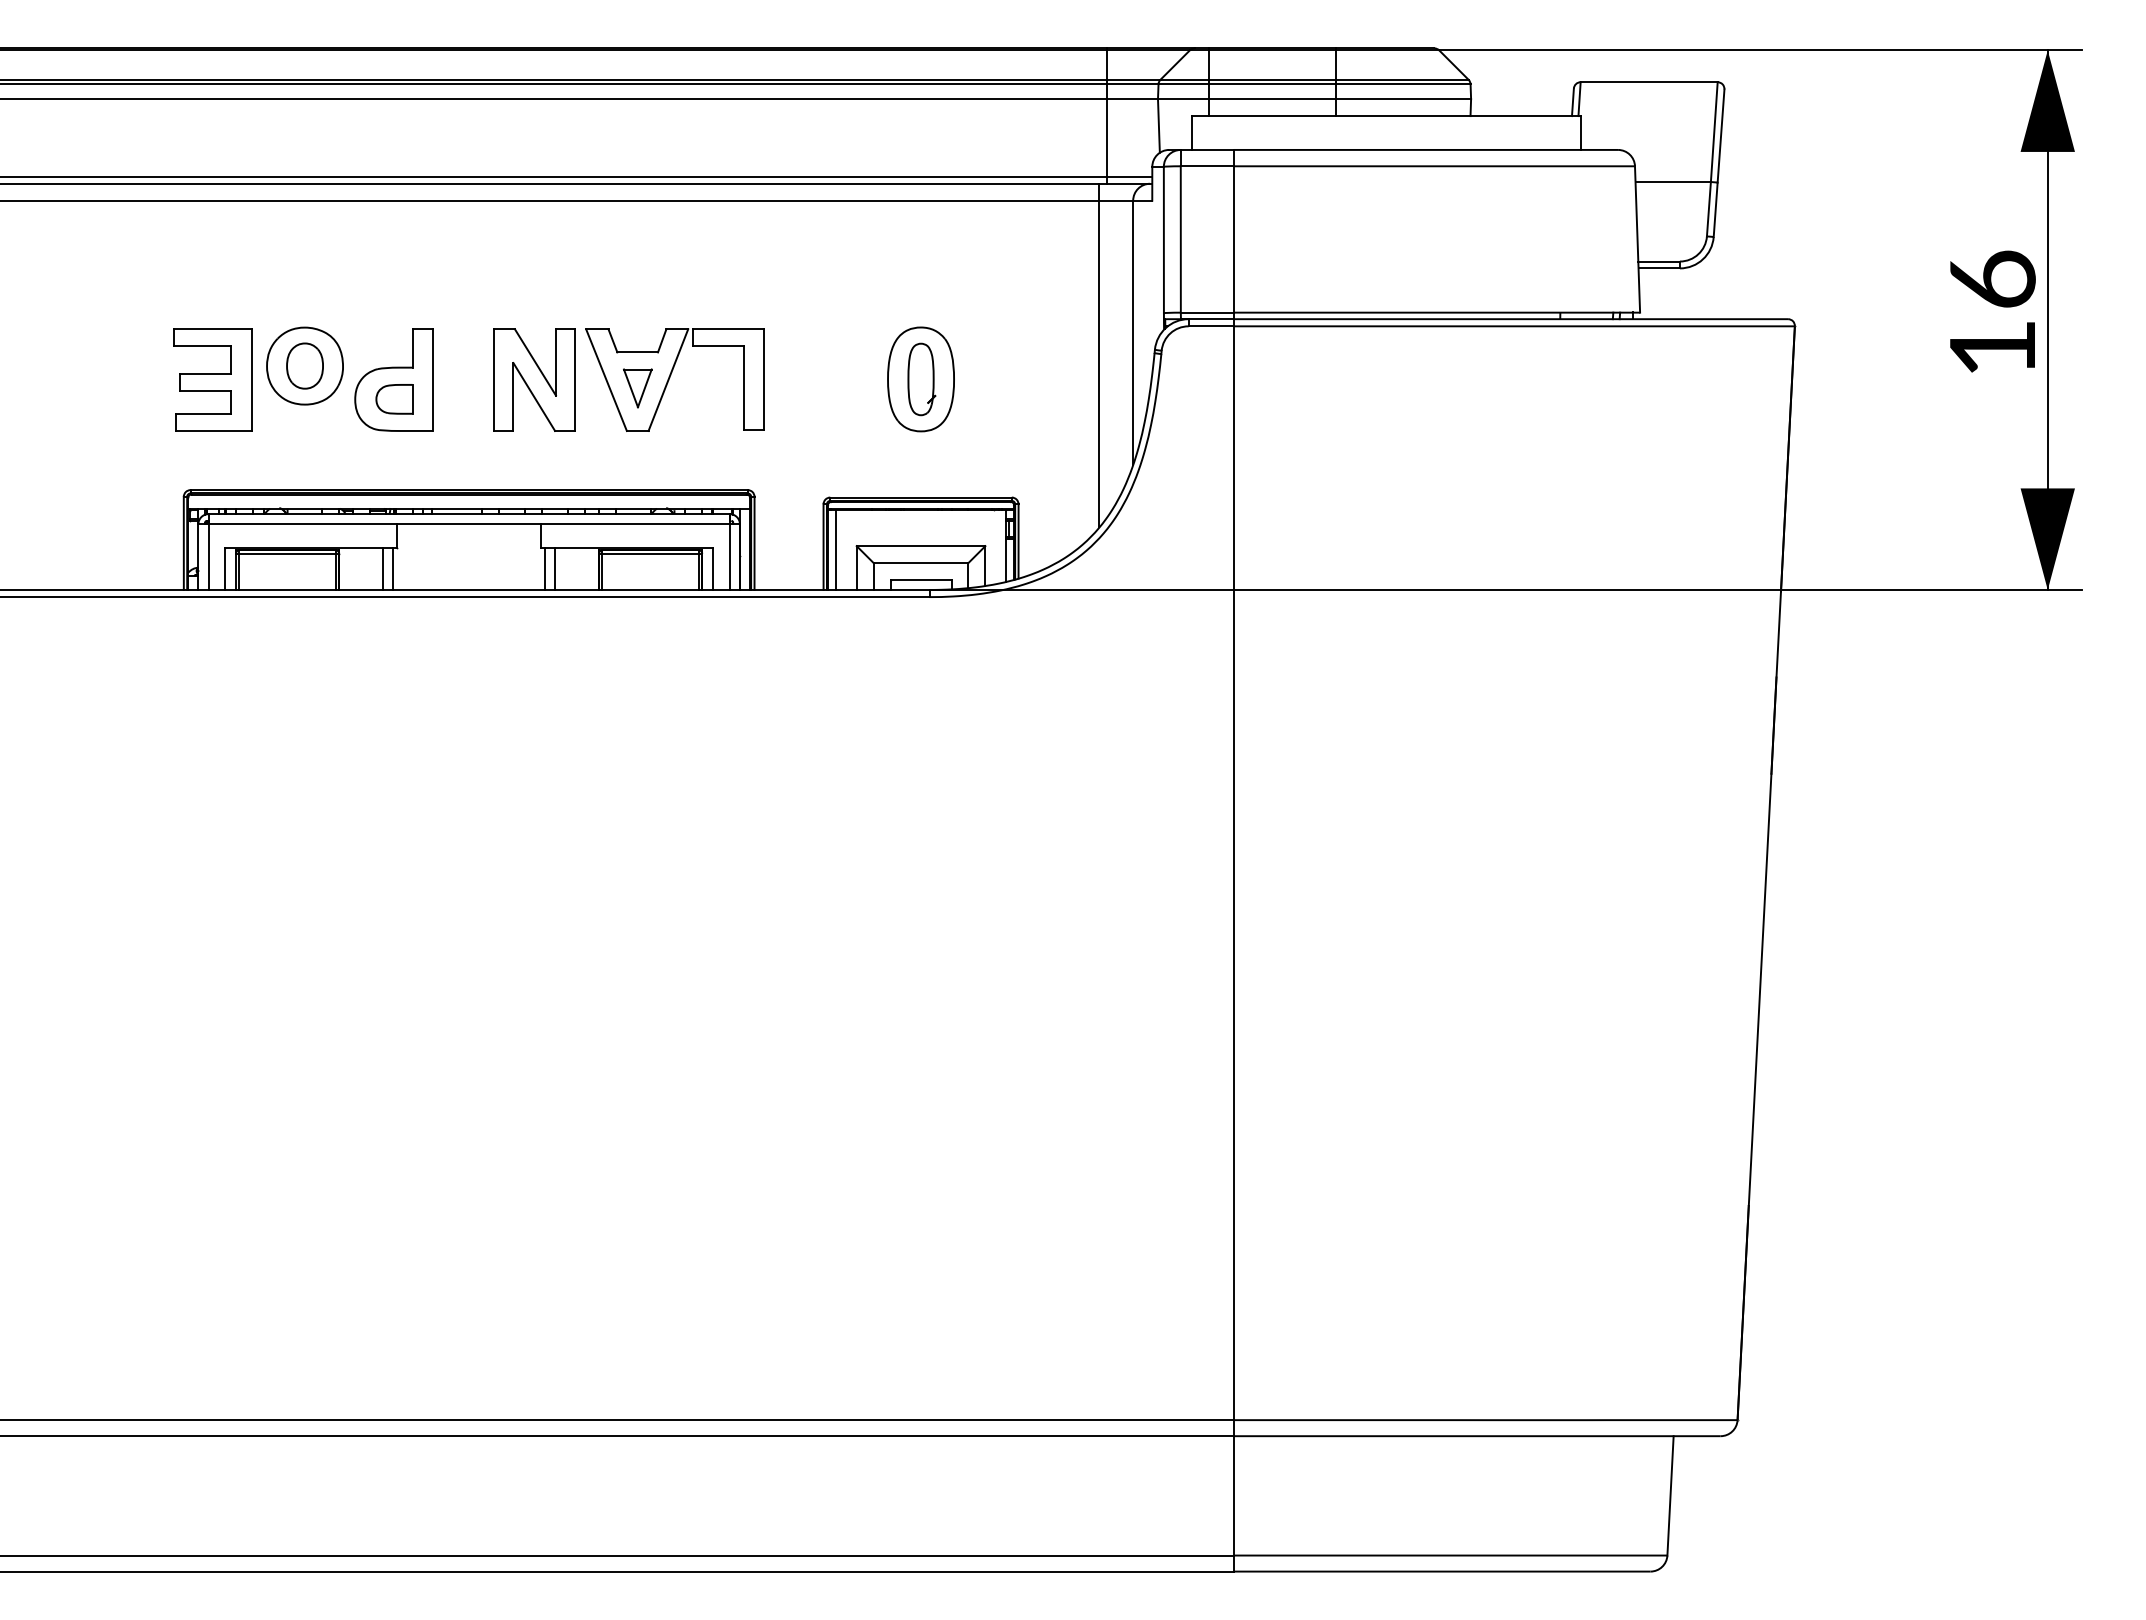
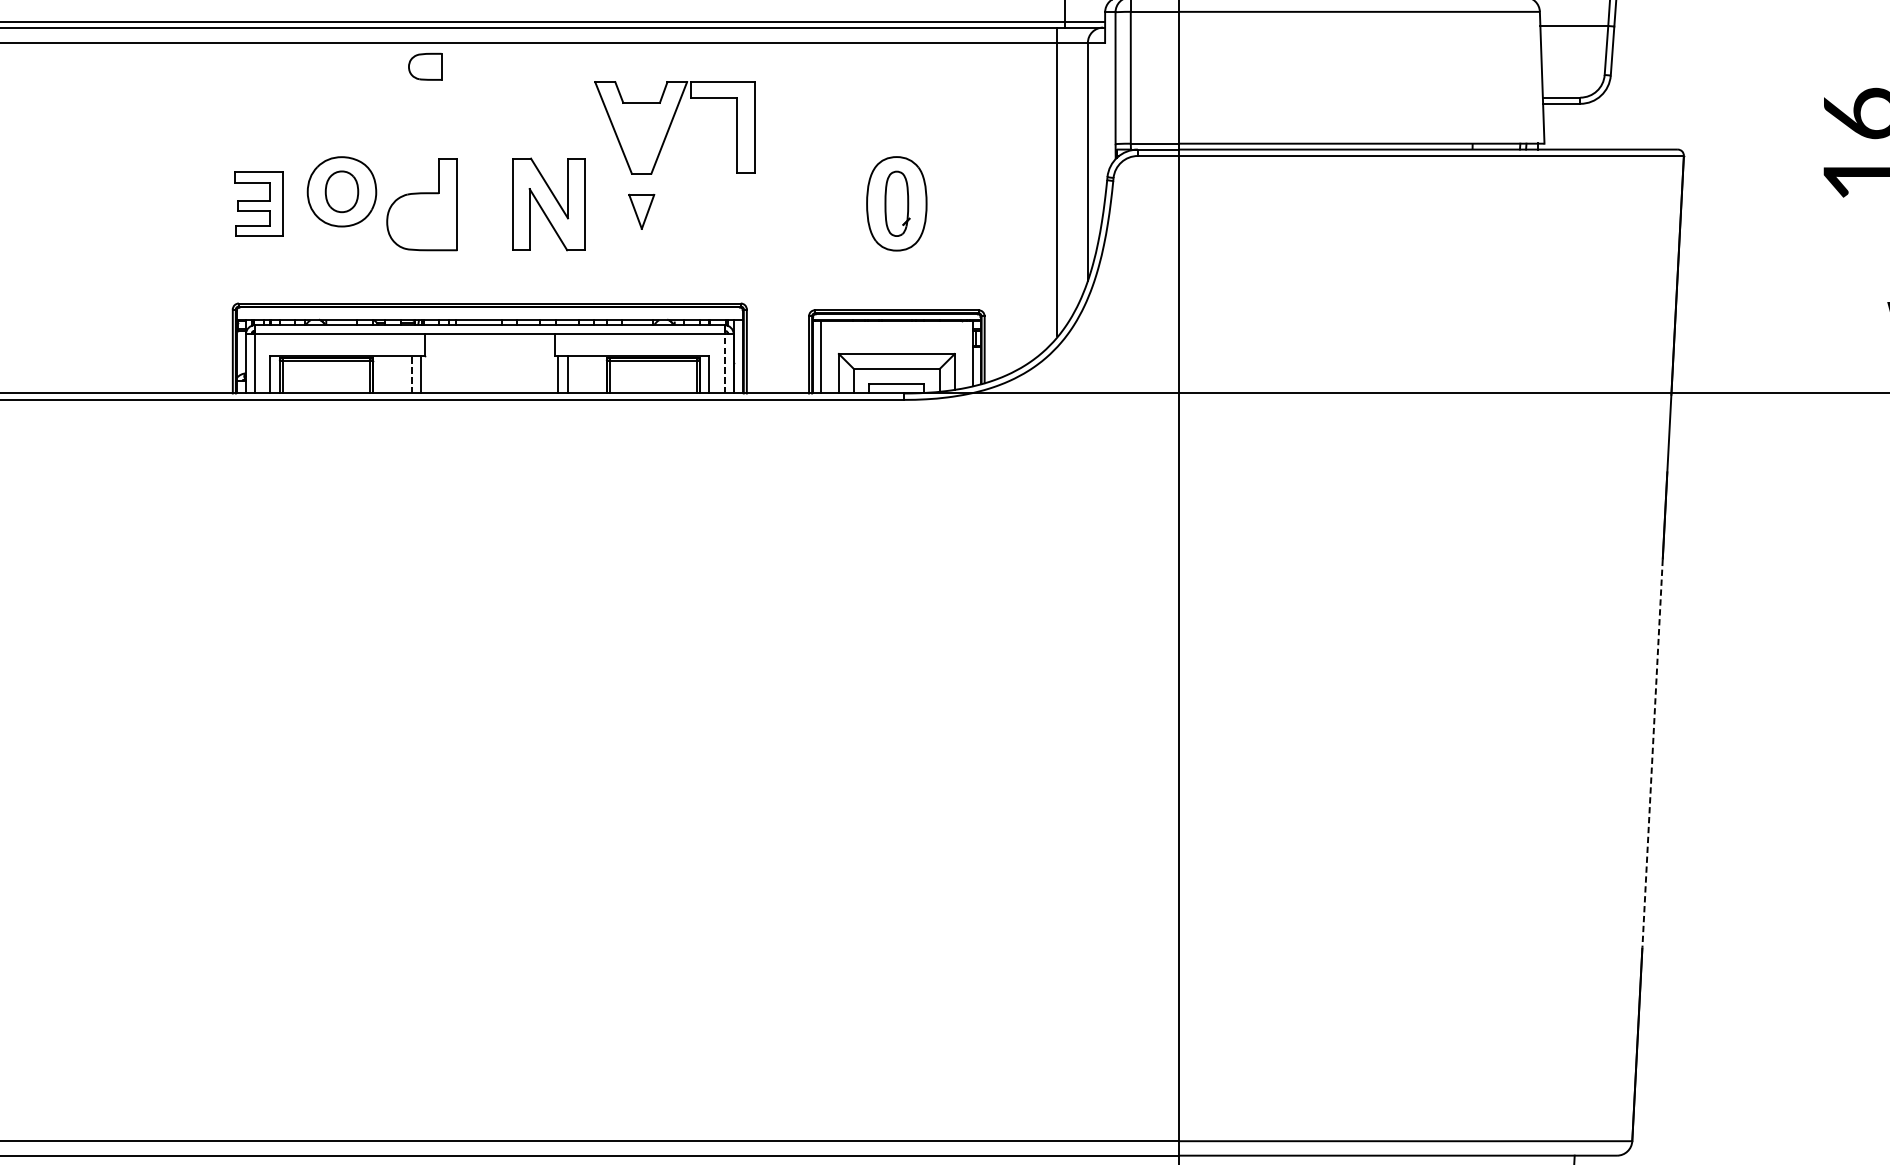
part: (212, 379) -> (258, 203), size x0.7
part: (674, 379) -> (674, 127), moved
part: (394, 399) -> (425, 66), moved
line: (729, 557) -> (724, 364), solid -> dashed
line: (382, 568) -> (411, 374), solid -> dashed
line: (1760, 989) -> (1652, 753), solid -> dashed

